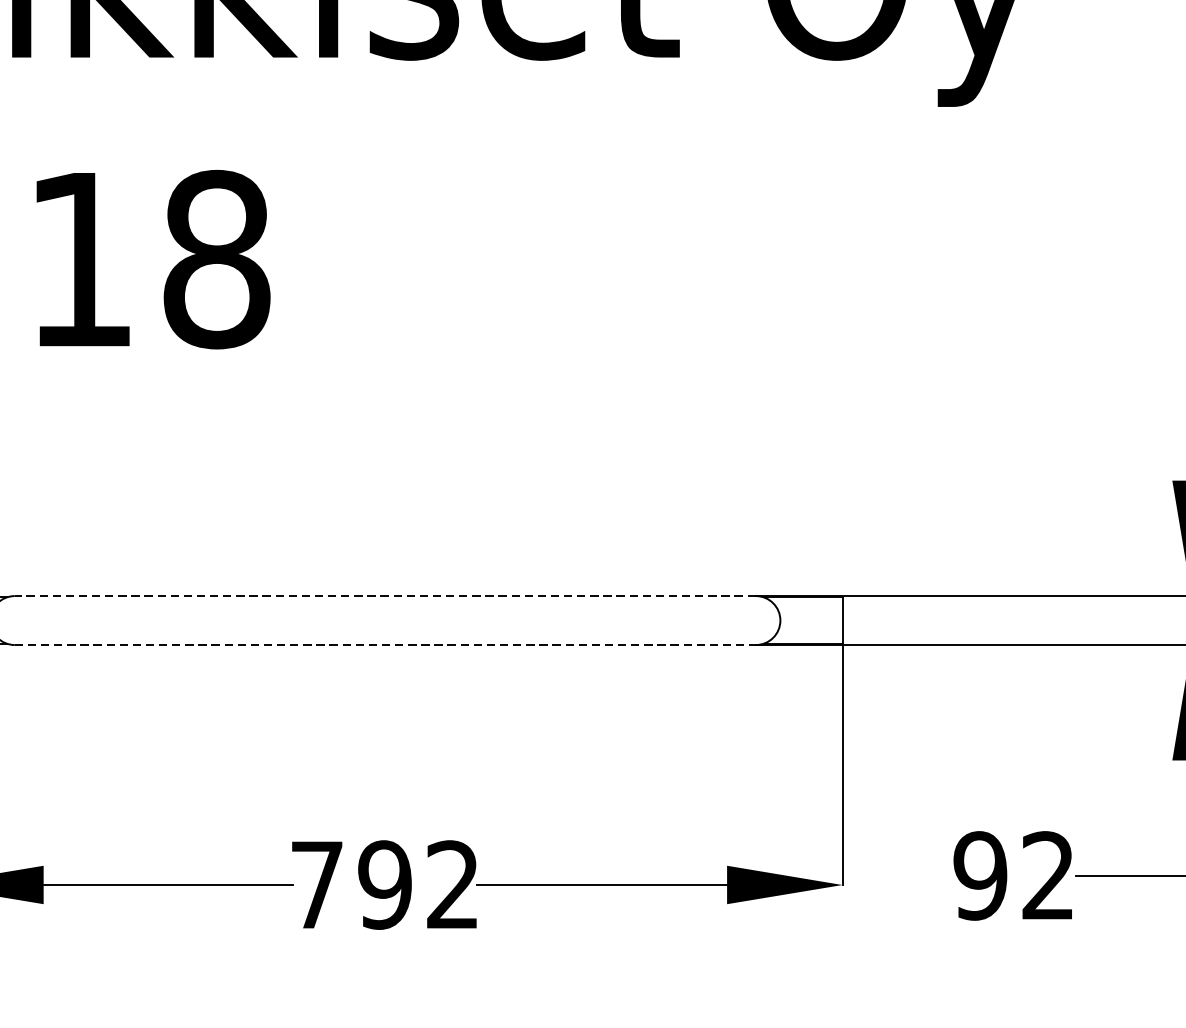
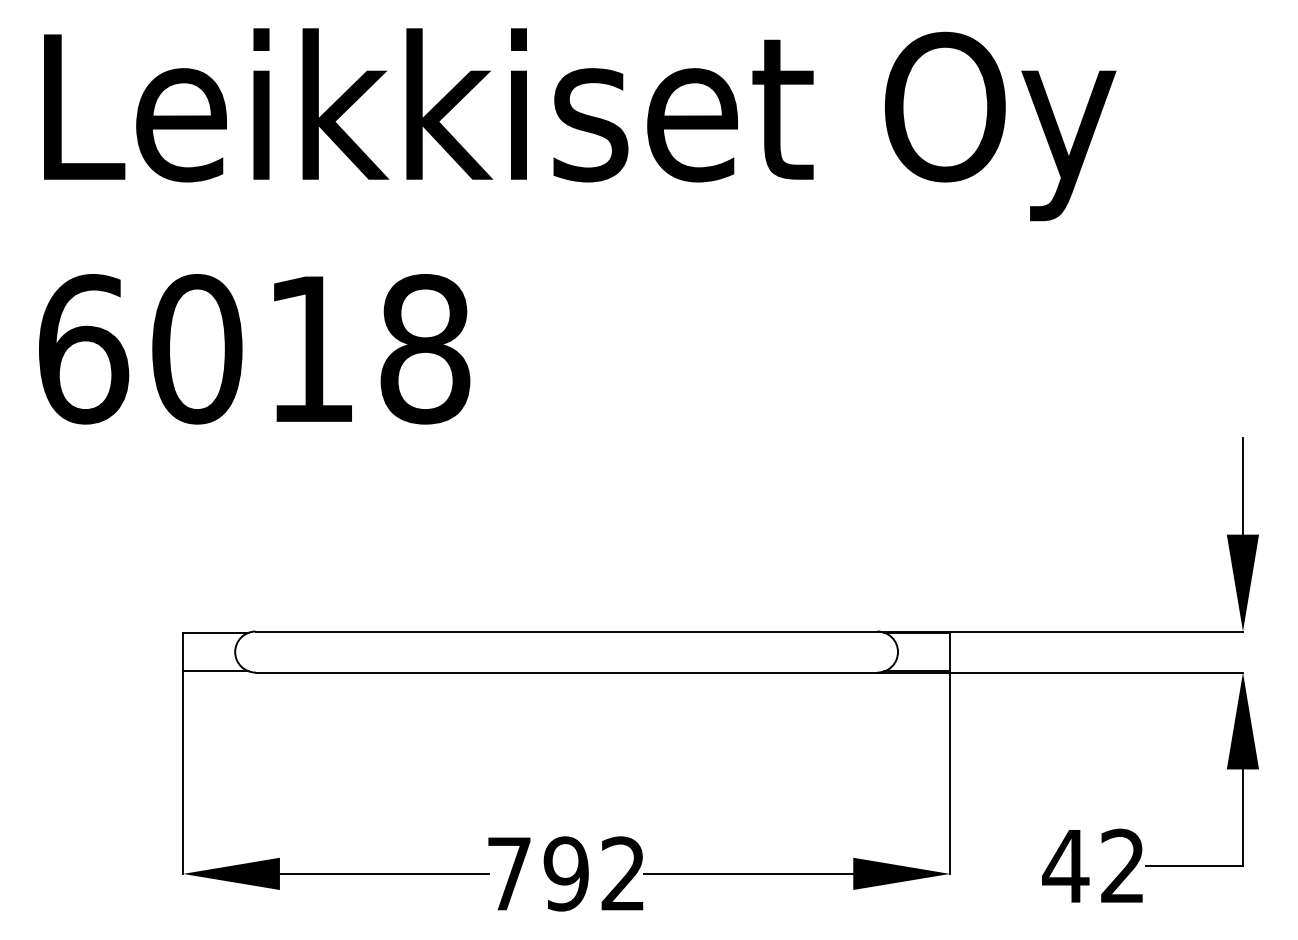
line: (385, 596) -> (566, 631), dashed -> solid
line: (385, 644) -> (566, 672), dashed -> solid
text: (980, 874) -> (1065, 865), 92 -> 42

